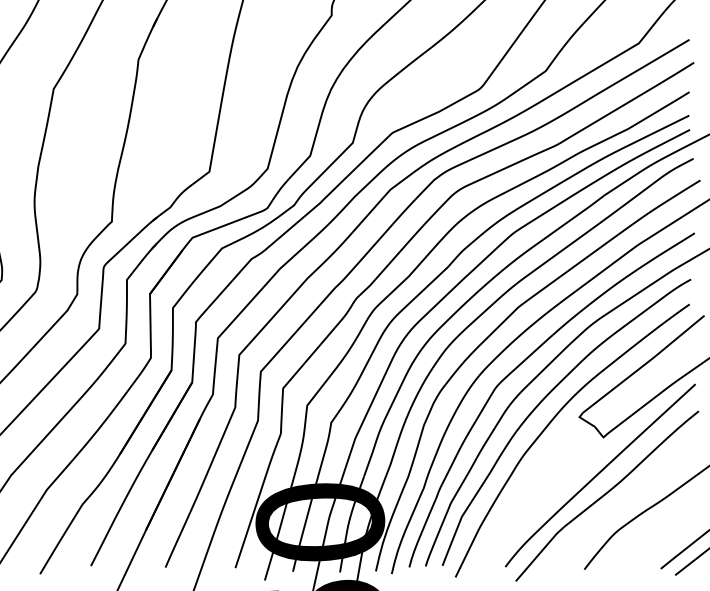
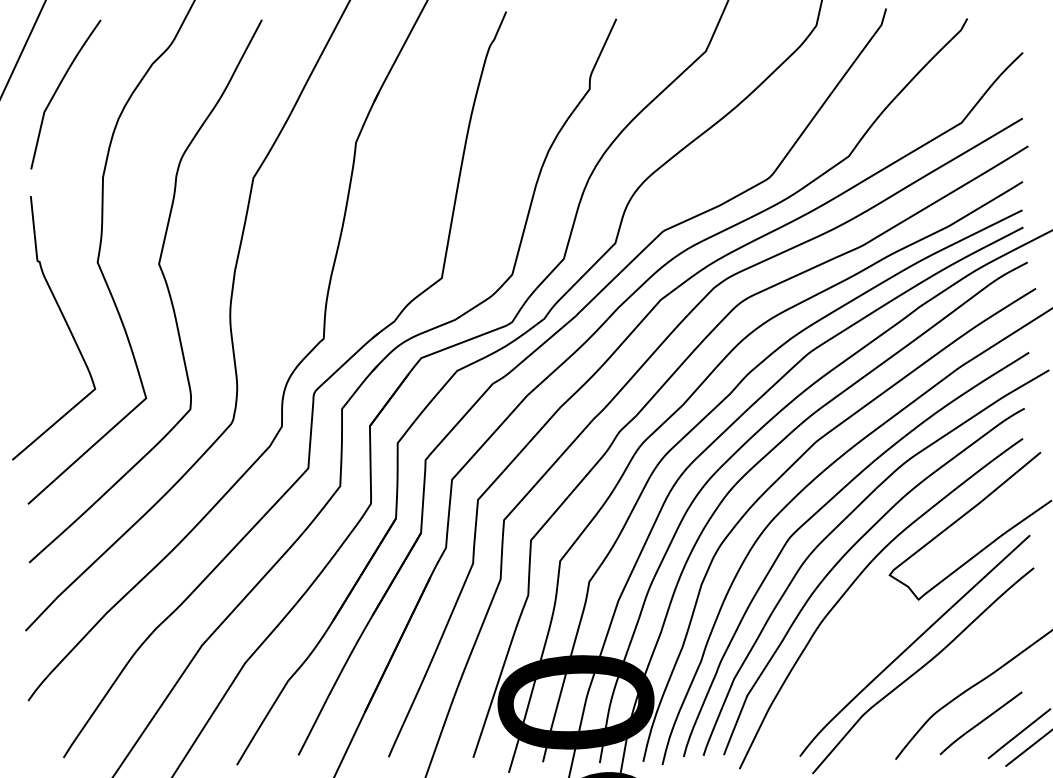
curve: (654, 539) -> (980, 723), added

